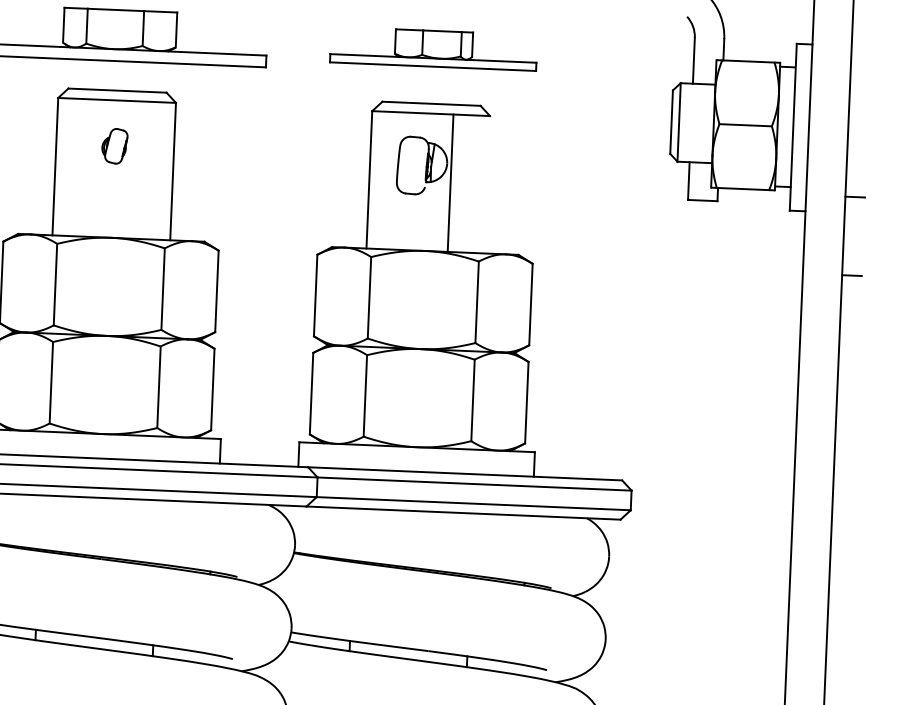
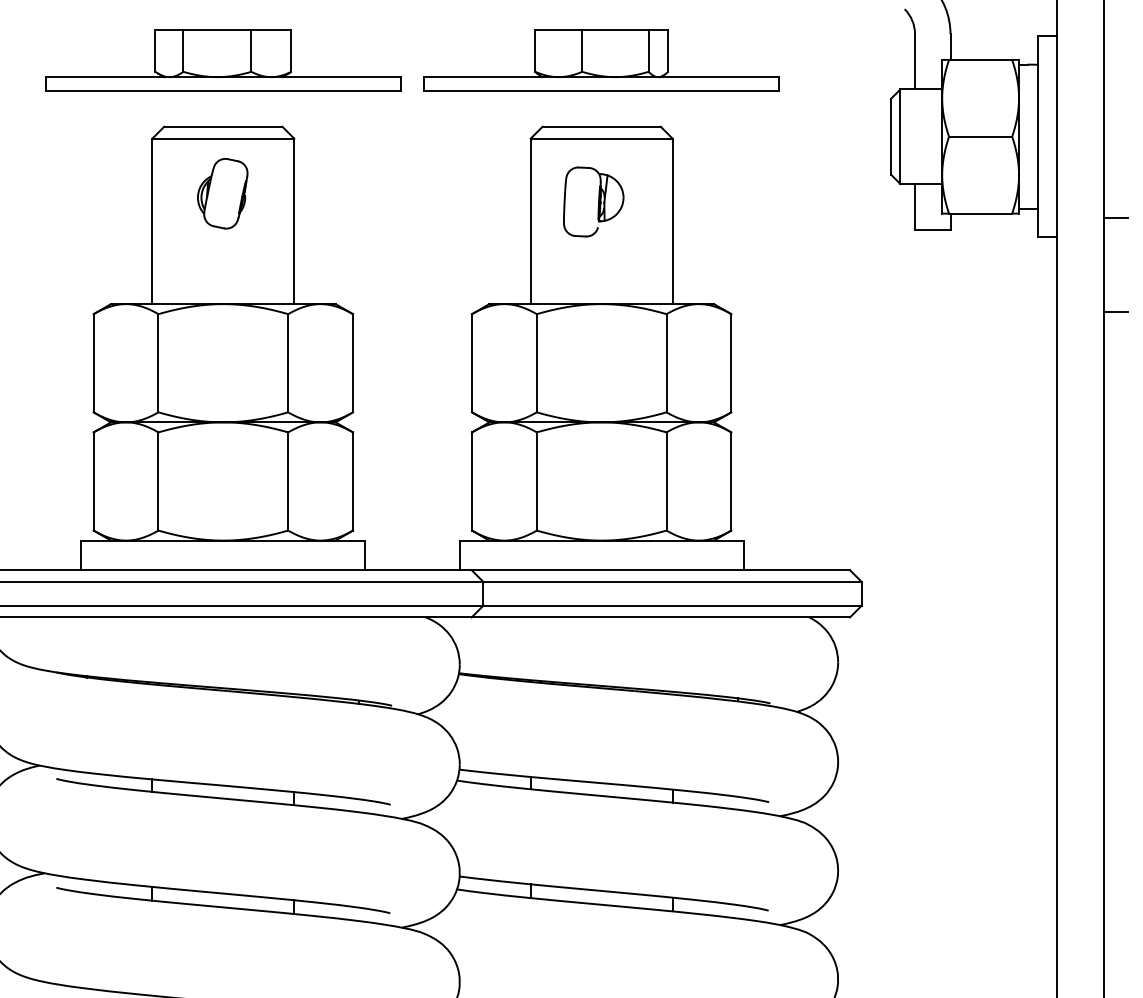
part: (433, 48) -> (601, 60), size x1.43
part: (114, 145) -> (222, 193), size x1.67
line: (450, 183) -> (672, 221), moved

